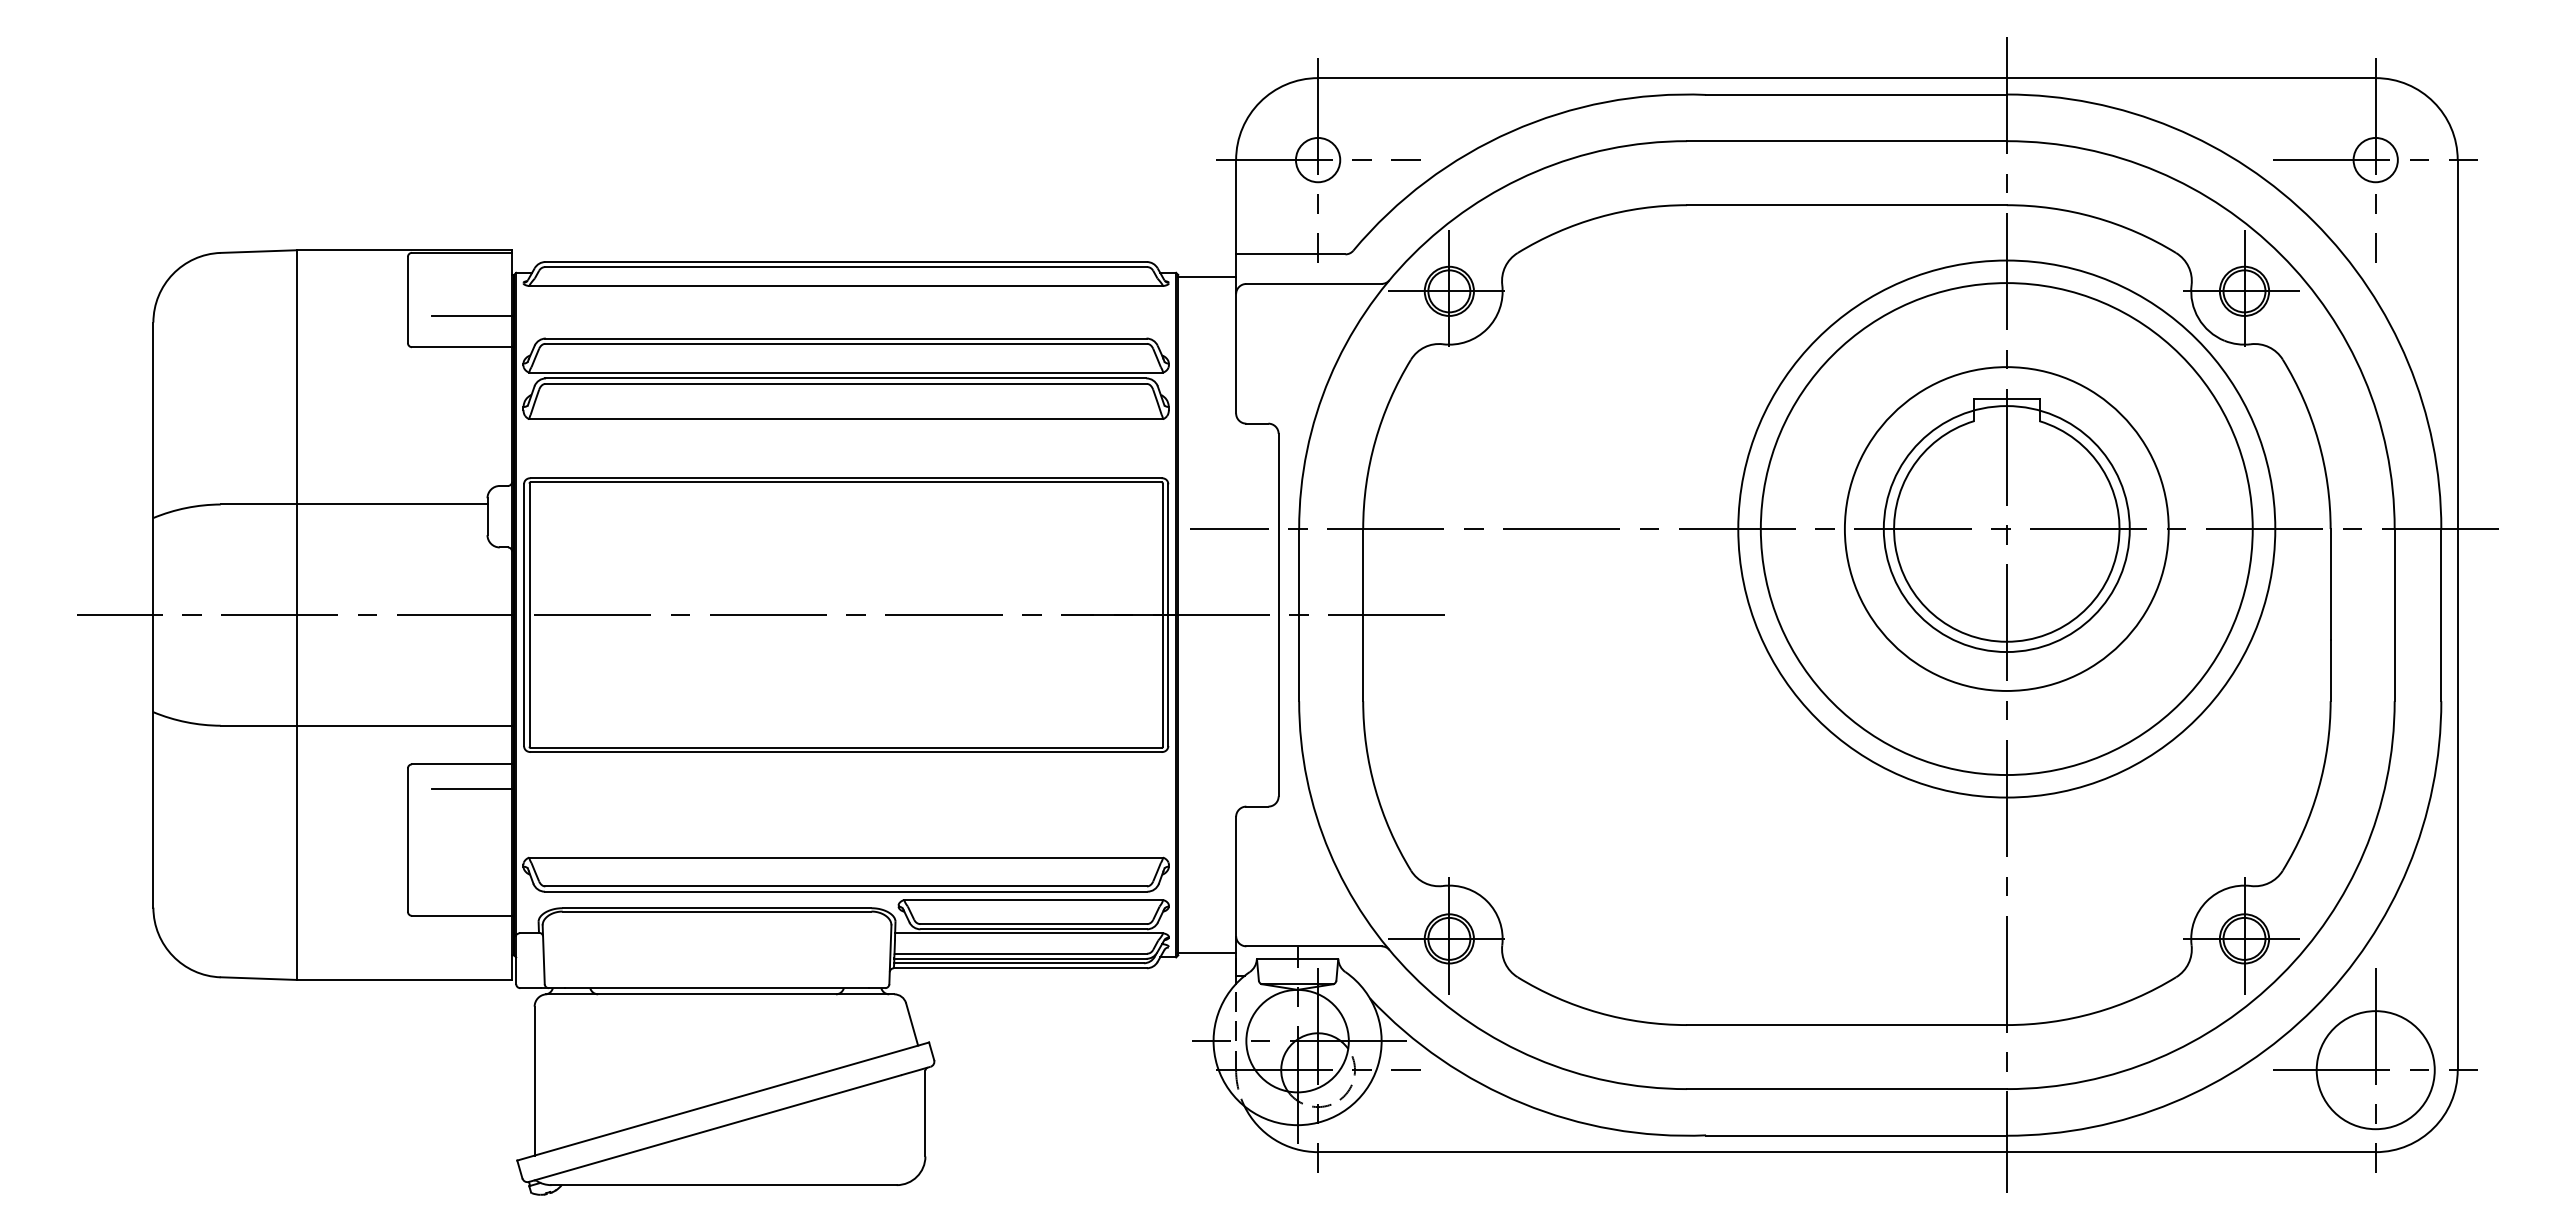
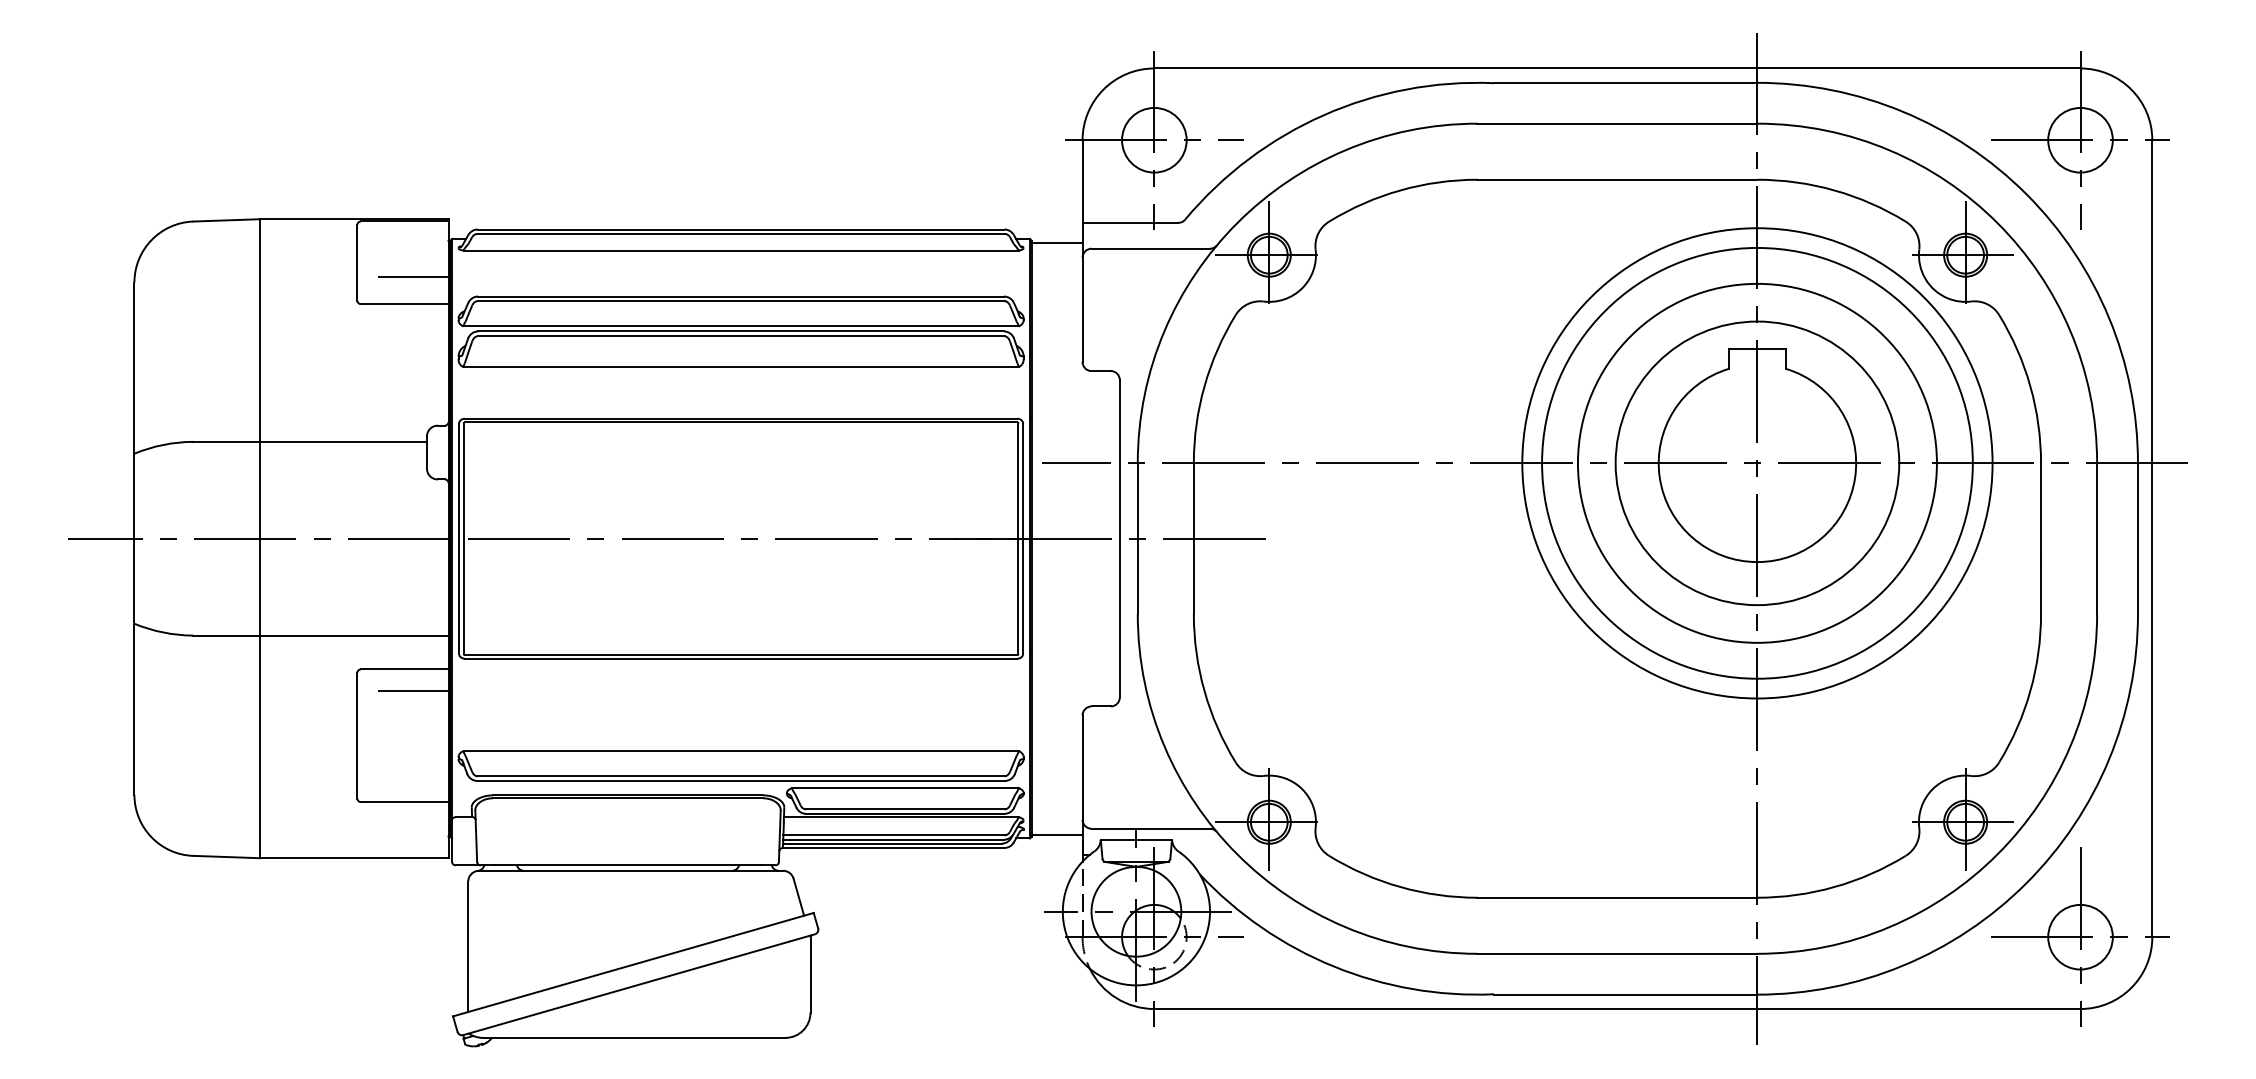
circle: (1318, 160) -> (1154, 140), size x1.67
circle: (2375, 160) -> (2080, 140), size x1.67
circle: (2006, 529) -> (1757, 463), size x1.67
circle: (2375, 1070) -> (2080, 937), size x0.62

